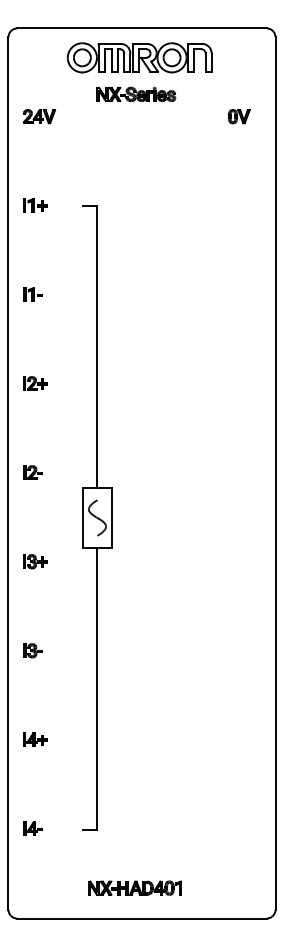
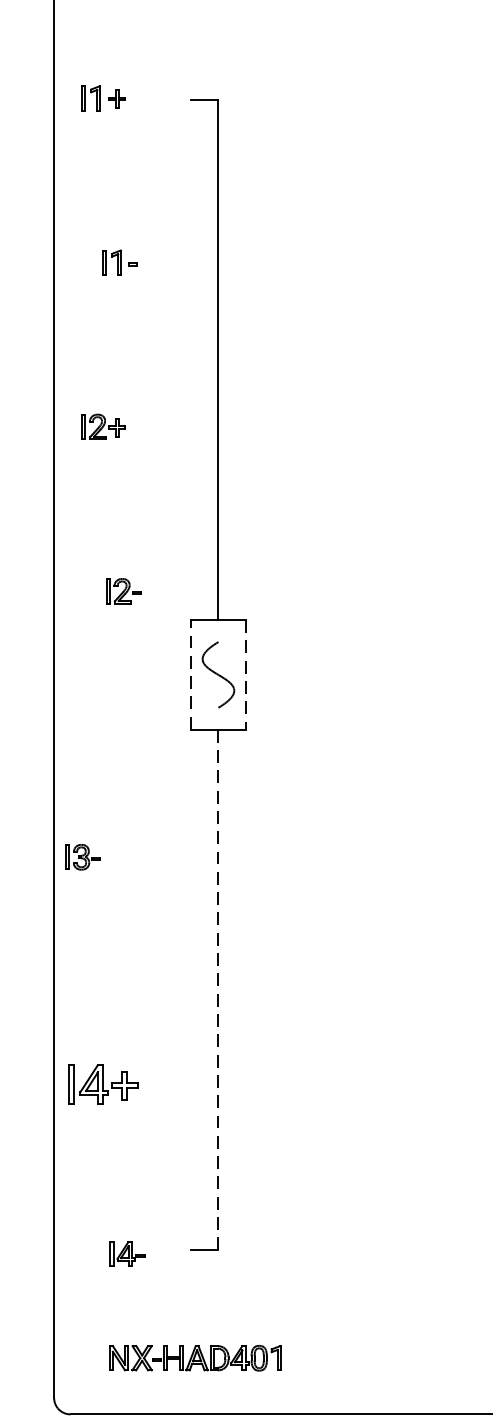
part: (32, 294) -> (118, 262), moved
part: (32, 472) -> (122, 590), moved
line: (82, 518) -> (190, 675), solid -> dashed
line: (112, 518) -> (246, 675), solid -> dashed
part: (35, 561) -> (104, 755), removed
part: (32, 650) -> (81, 856), moved
line: (97, 688) -> (218, 989), solid -> dashed
part: (35, 739) -> (104, 1083), size x1.6
part: (32, 828) -> (126, 1253), moved
part: (134, 887) -> (194, 1357), moved

